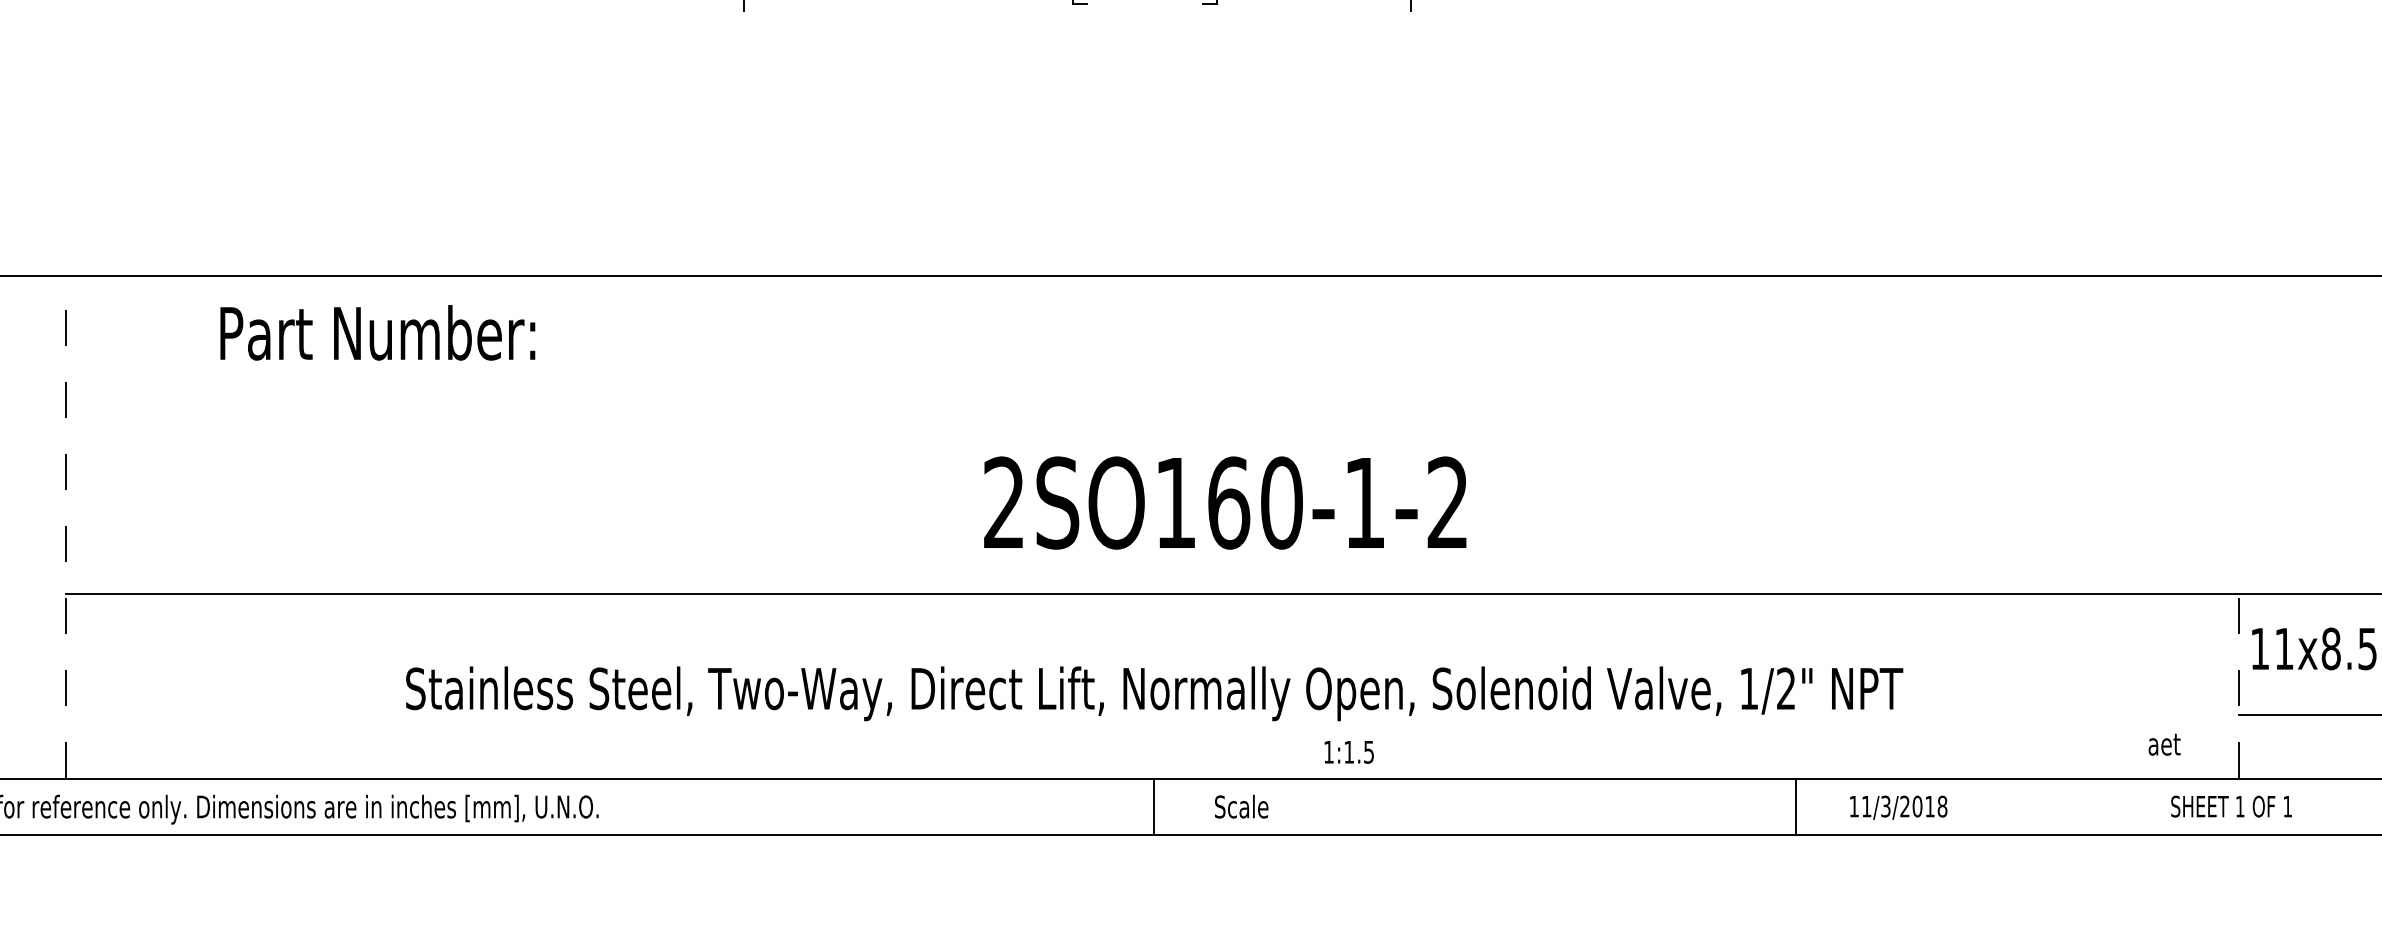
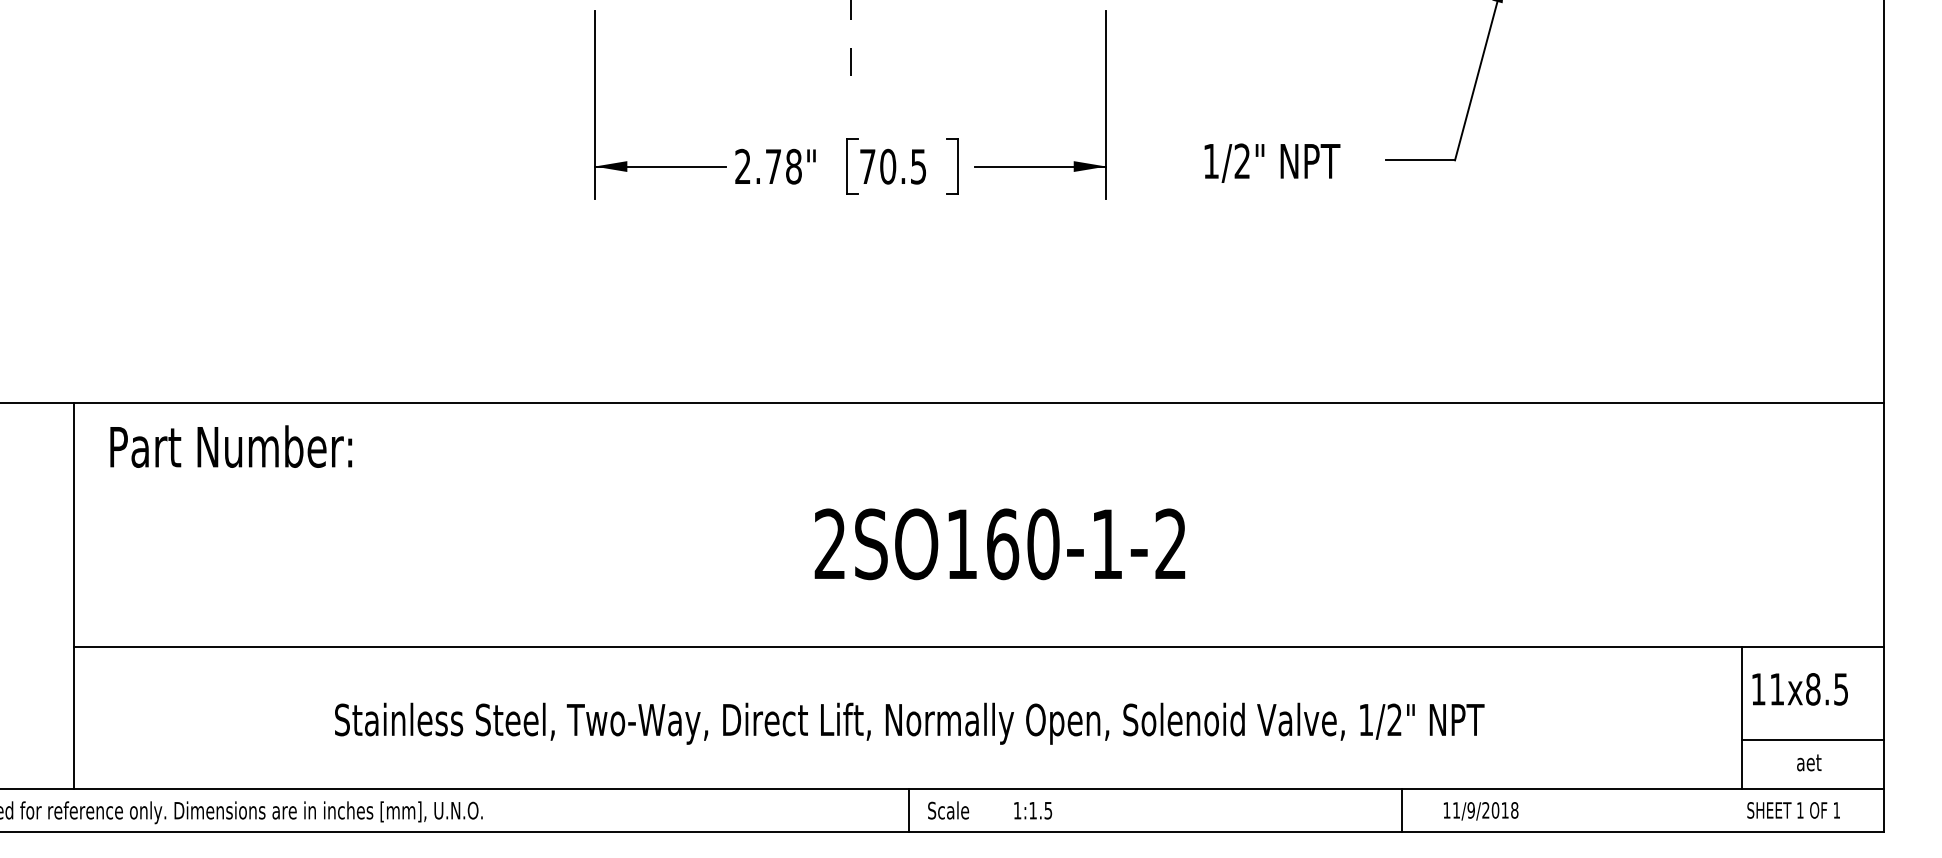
text: (378, 332) -> (231, 446), moved
text: (1224, 503) -> (999, 544), moved
line: (65, 526) -> (73, 595), dashed -> solid
line: (2239, 686) -> (1742, 718), dashed -> solid
text: (2164, 744) -> (1809, 762), moved
text: (1349, 752) -> (1033, 810), moved
text: (1241, 806) -> (948, 810), moved
text: (1884, 806) -> (1470, 810), 11/3/2018 -> 11/9/2018
text: (2231, 806) -> (1793, 810), moved

